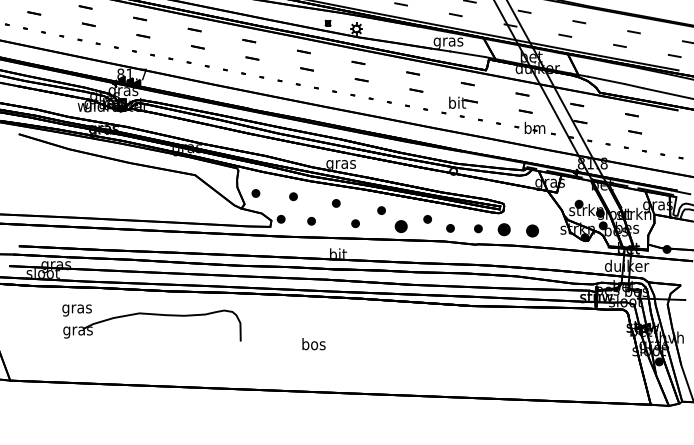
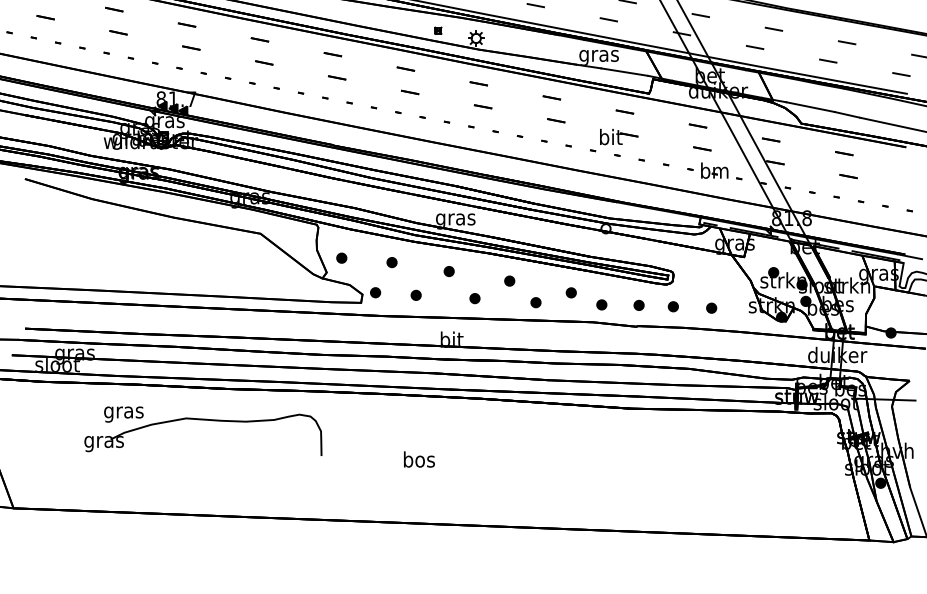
part: (400, 226) -> (535, 302), size x0.62
part: (503, 229) -> (672, 306), size x0.62
part: (532, 230) -> (711, 307), size x0.62
text: (76, 310) -> (123, 414), moved

